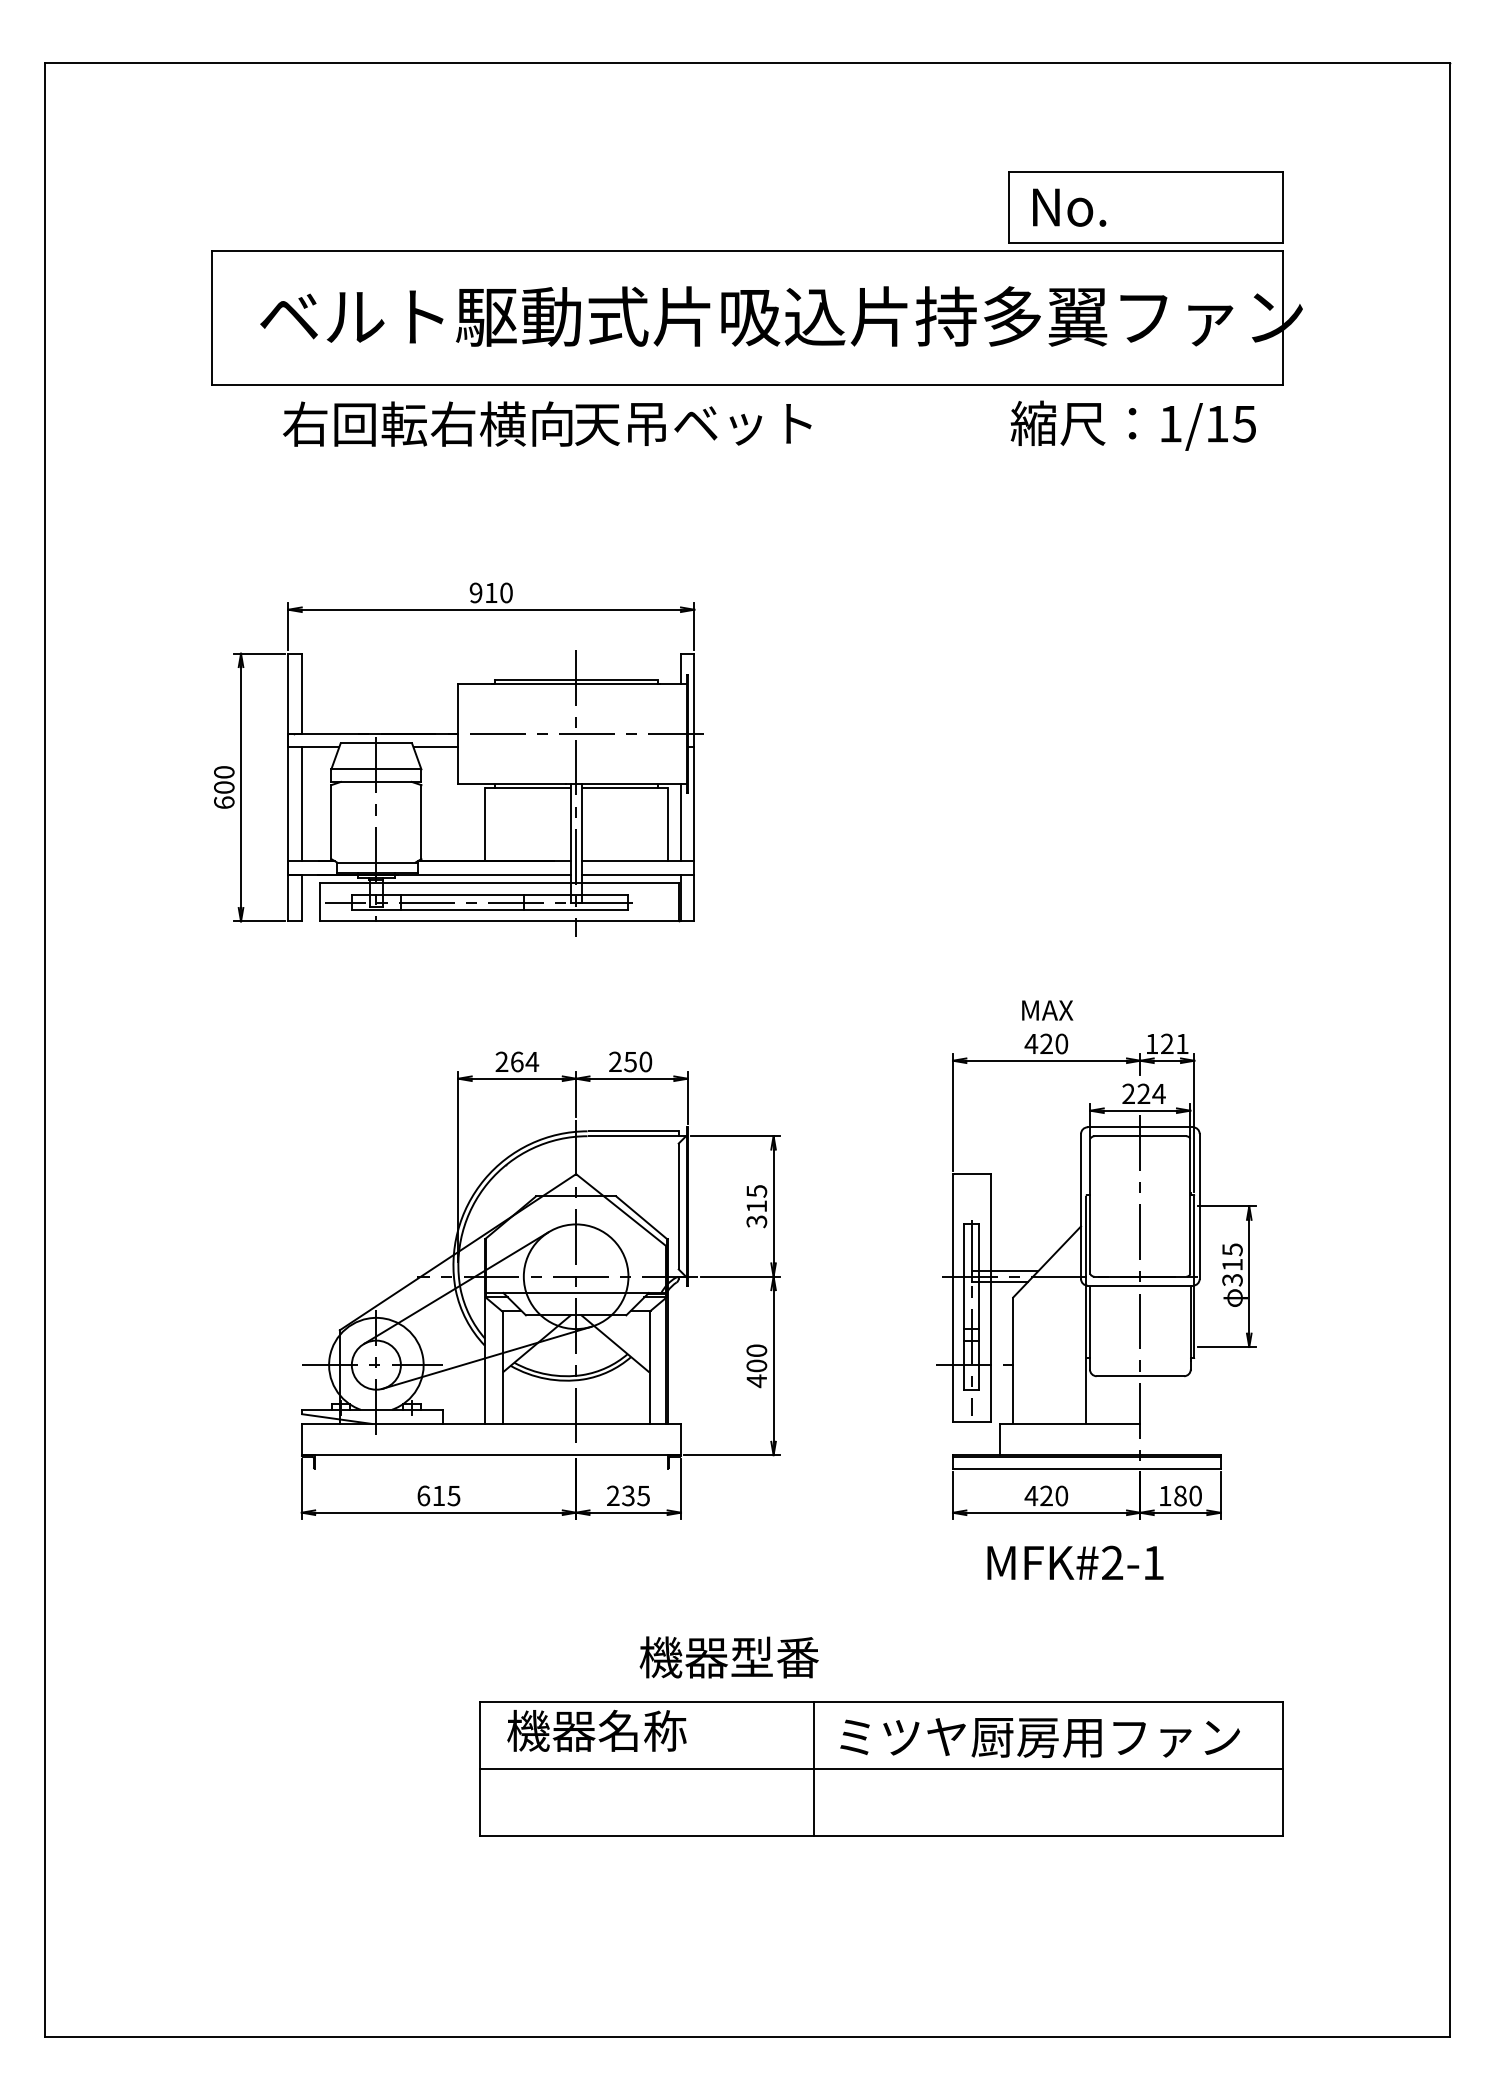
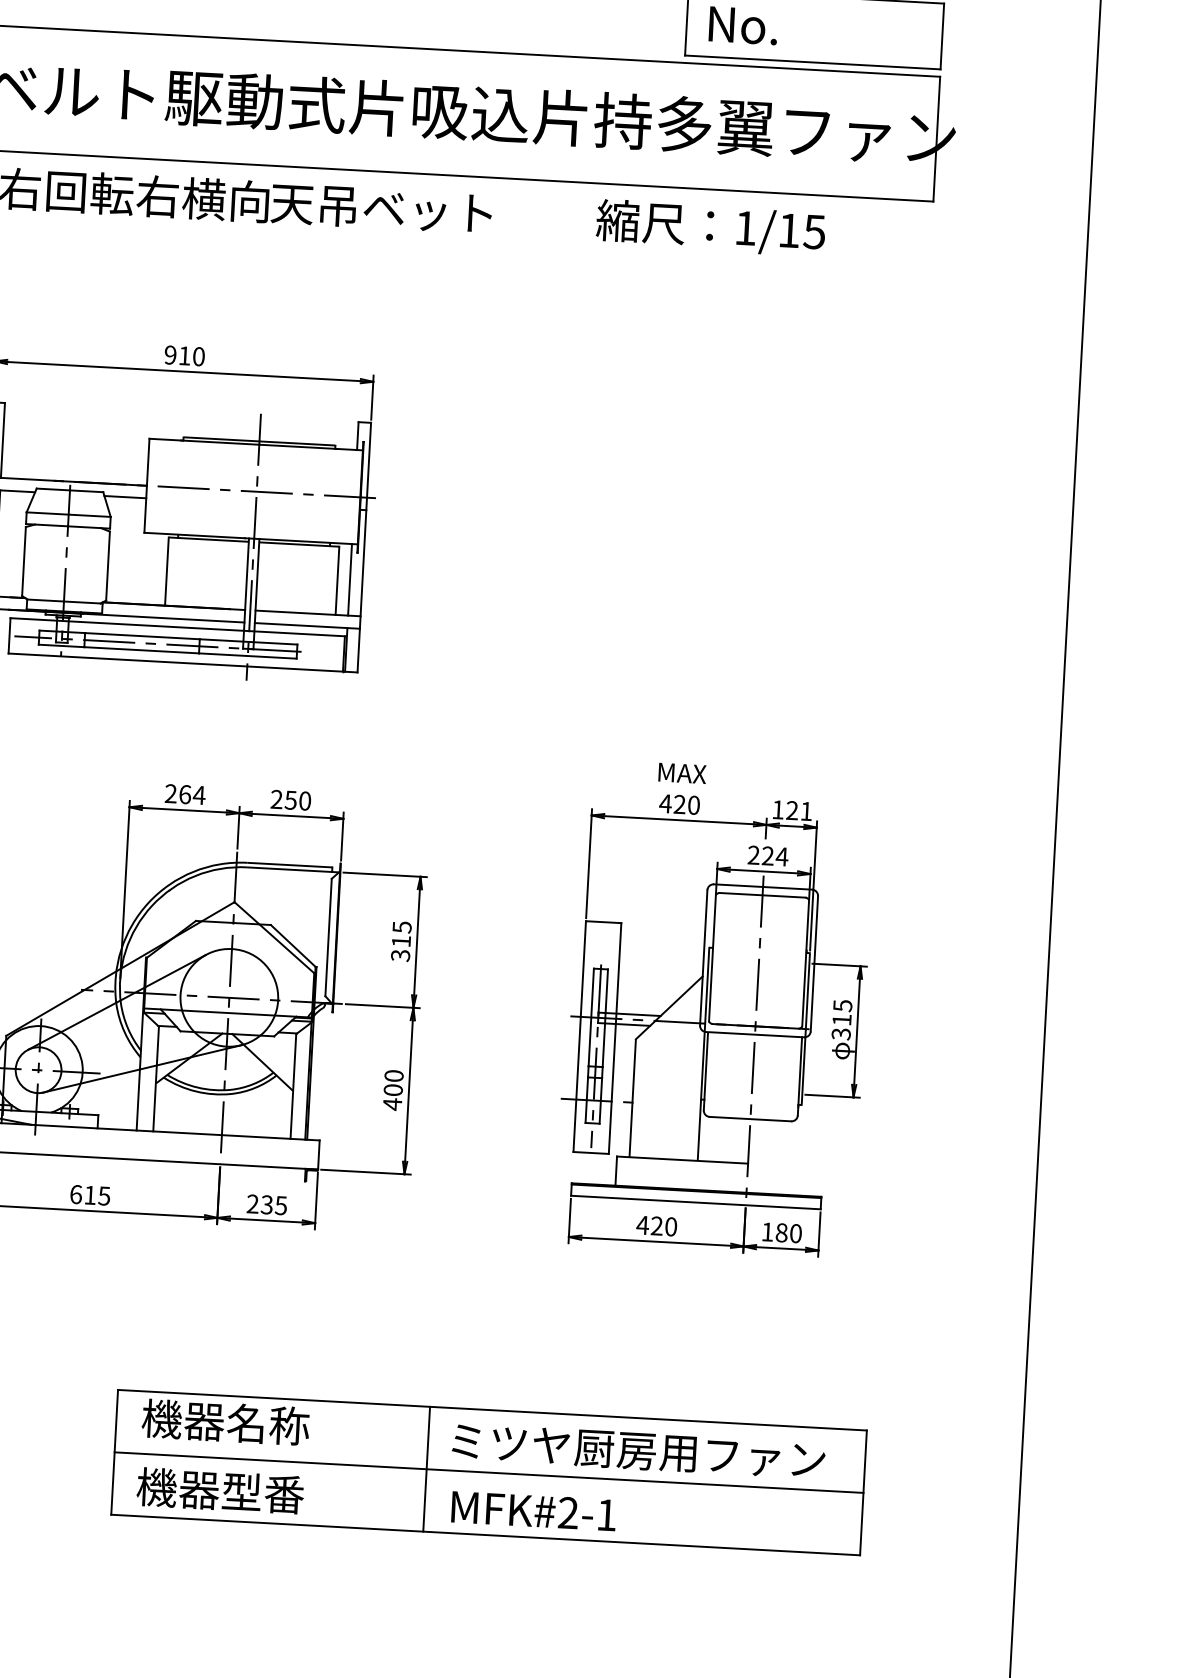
text: (1132, 425) -> (710, 227), moved
text: (1075, 1562) -> (533, 1510), moved
text: (728, 1657) -> (219, 1490), moved

